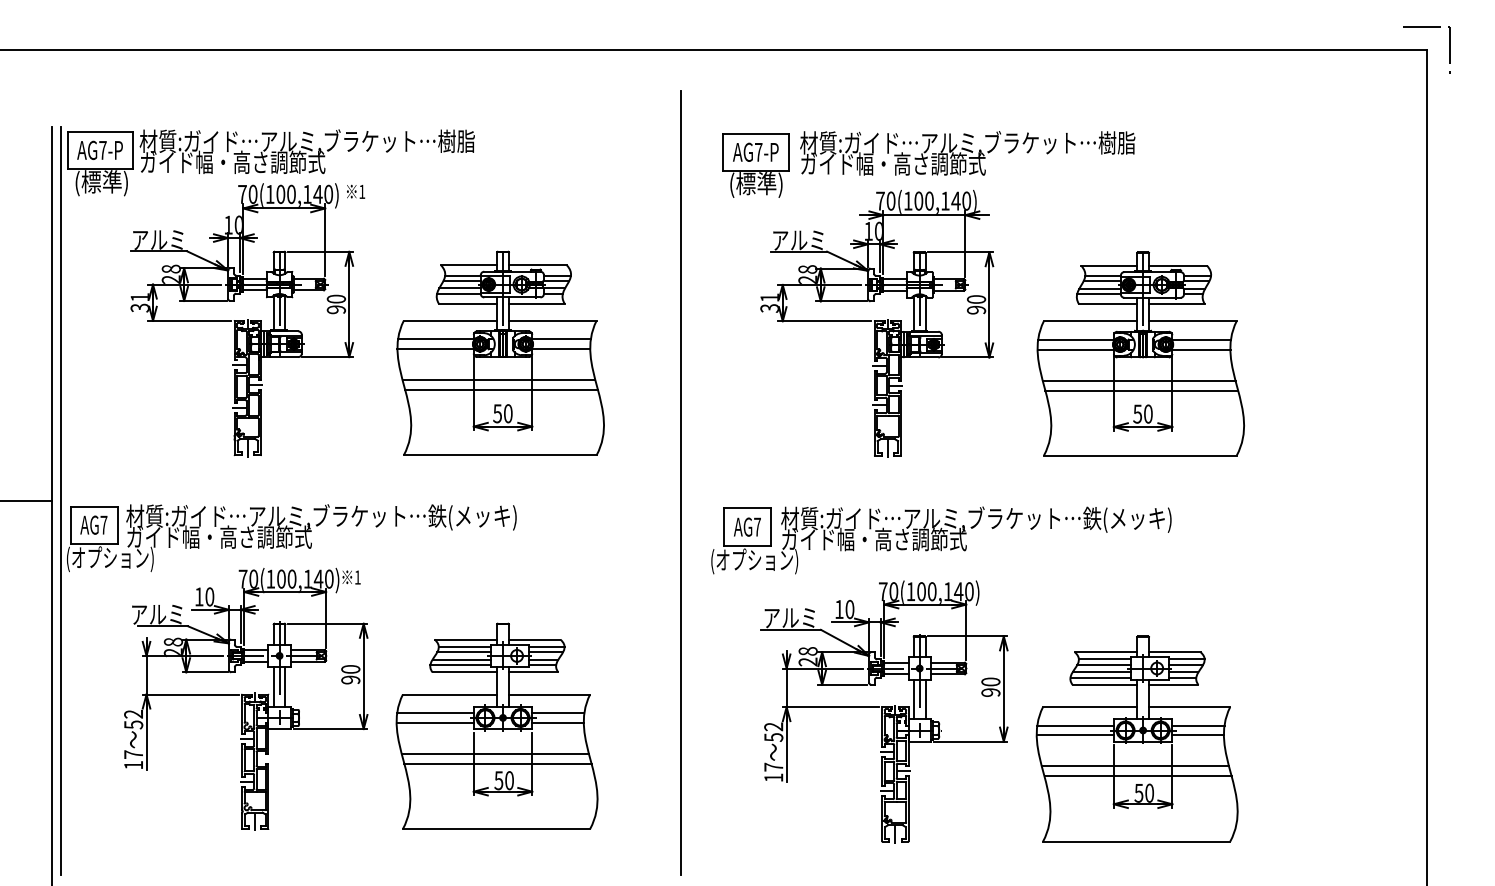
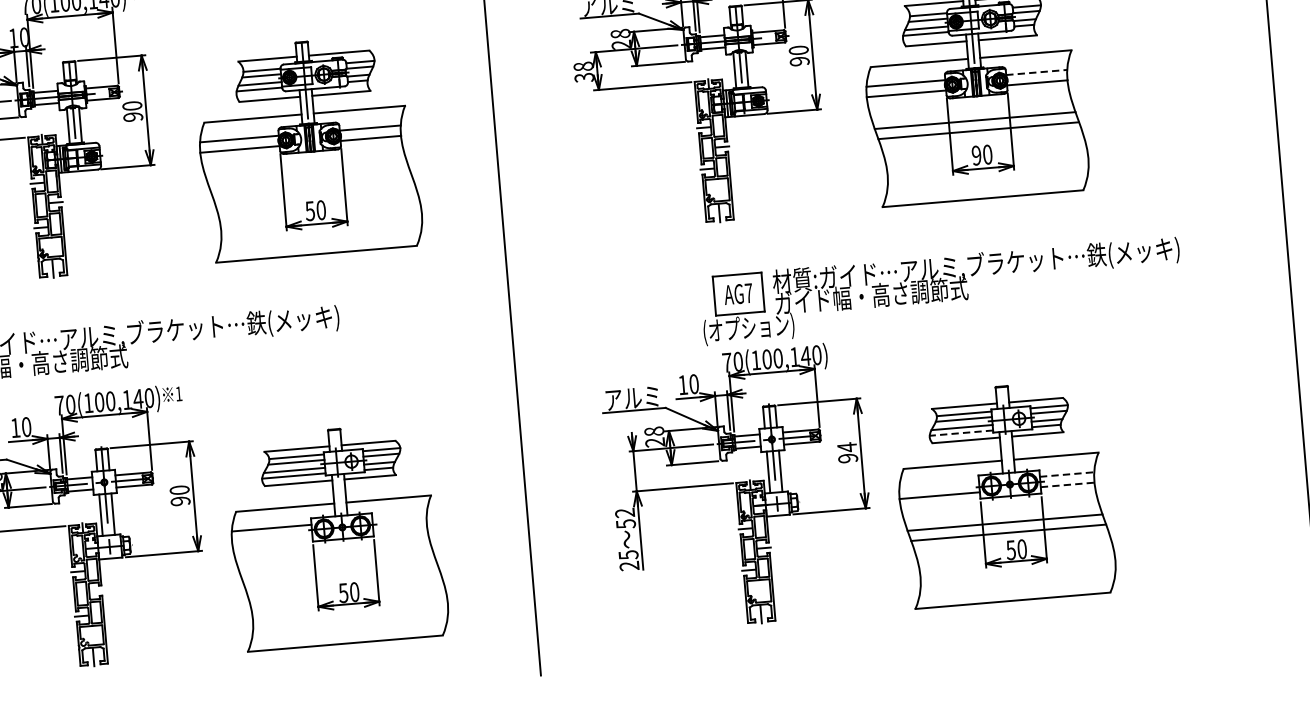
text: (769, 297) -> (583, 66), 31 -> 38
line: (1202, 339) -> (1037, 72), solid -> dashed
line: (498, 380) -> (308, 176), removed
line: (501, 390) -> (312, 186), removed
text: (1137, 413) -> (976, 155), 50 -> 90
part: (941, 540) -> (941, 291), moved
line: (1100, 677) -> (960, 433), solid -> dashed
text: (990, 681) -> (846, 446), 90 -> 94
line: (558, 712) -> (399, 516), removed
line: (434, 722) -> (271, 538), removed
line: (557, 722) -> (399, 527), removed
line: (1075, 725) -> (939, 485), removed
line: (1198, 725) -> (1067, 474), solid -> dashed
line: (1198, 735) -> (1068, 484), solid -> dashed
line: (494, 753) -> (336, 565), removed
line: (497, 763) -> (340, 575), removed
text: (773, 772) -> (628, 560), 17 -> 25

